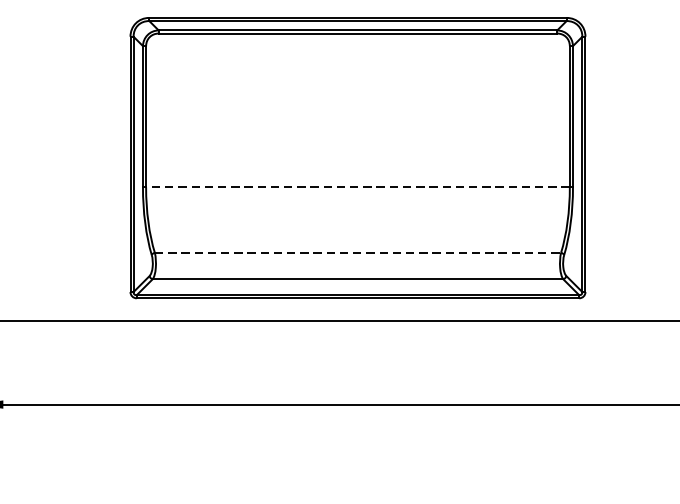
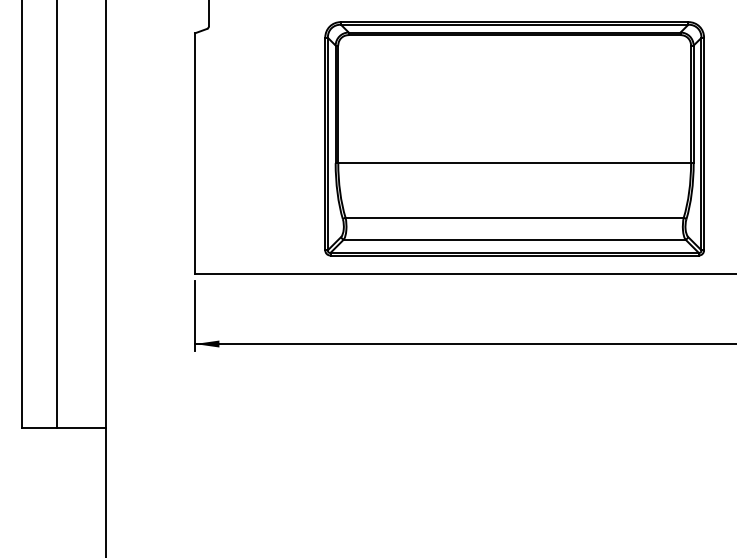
line: (357, 187) -> (514, 163), dashed -> solid
line: (358, 252) -> (515, 217), dashed -> solid

